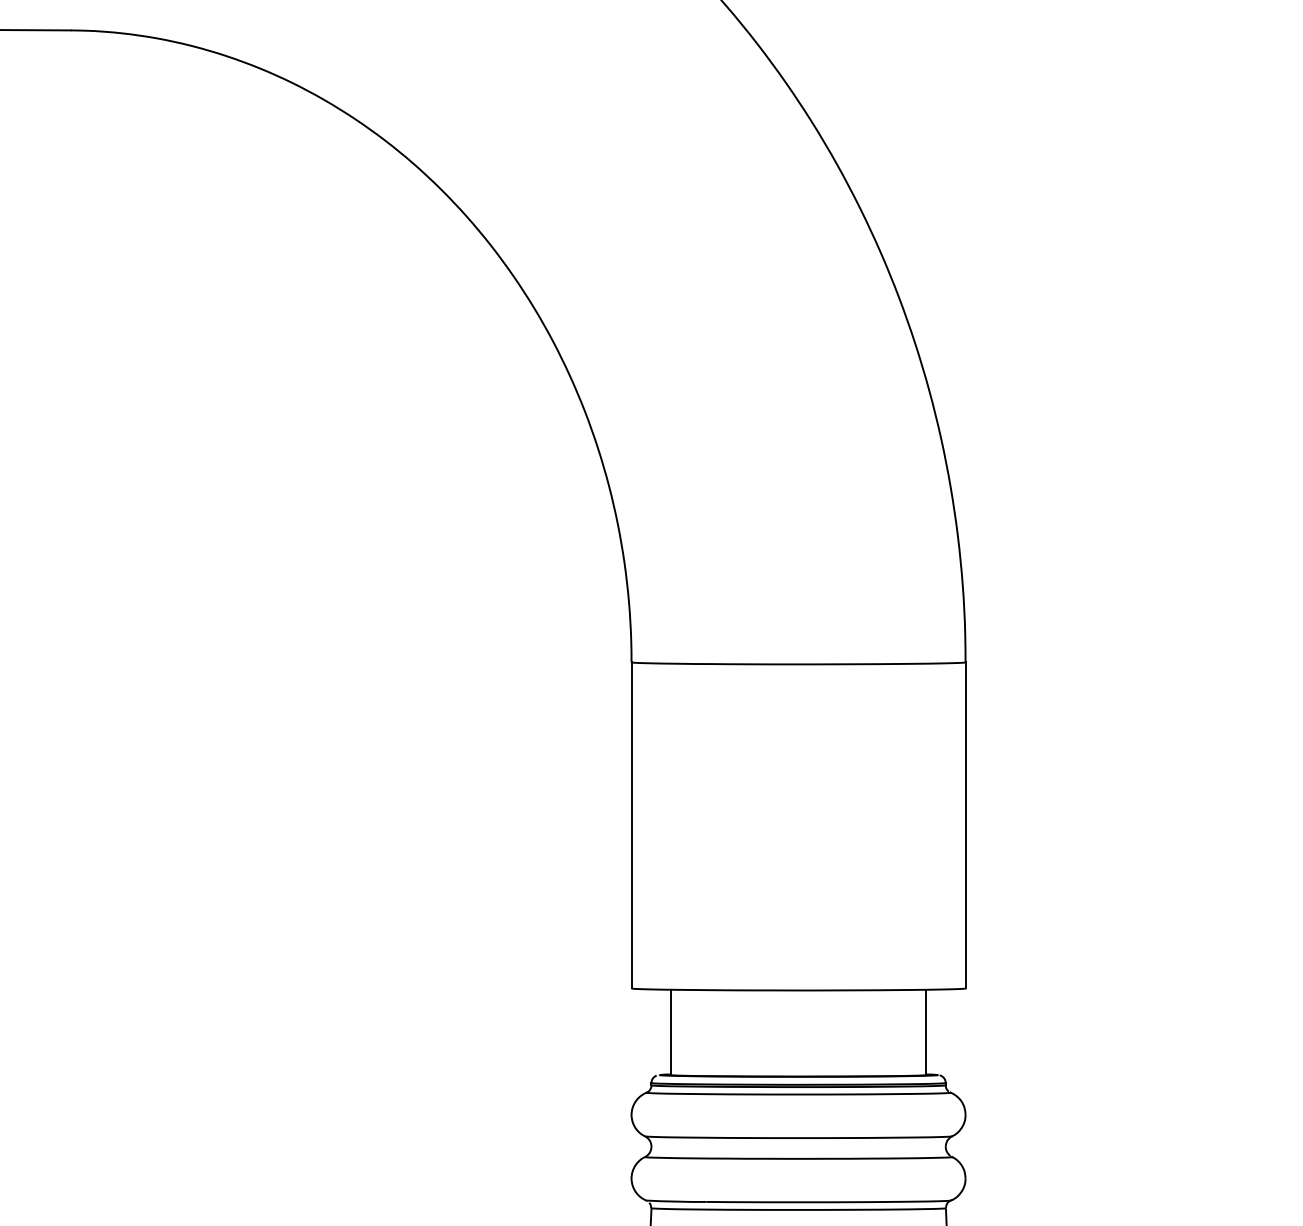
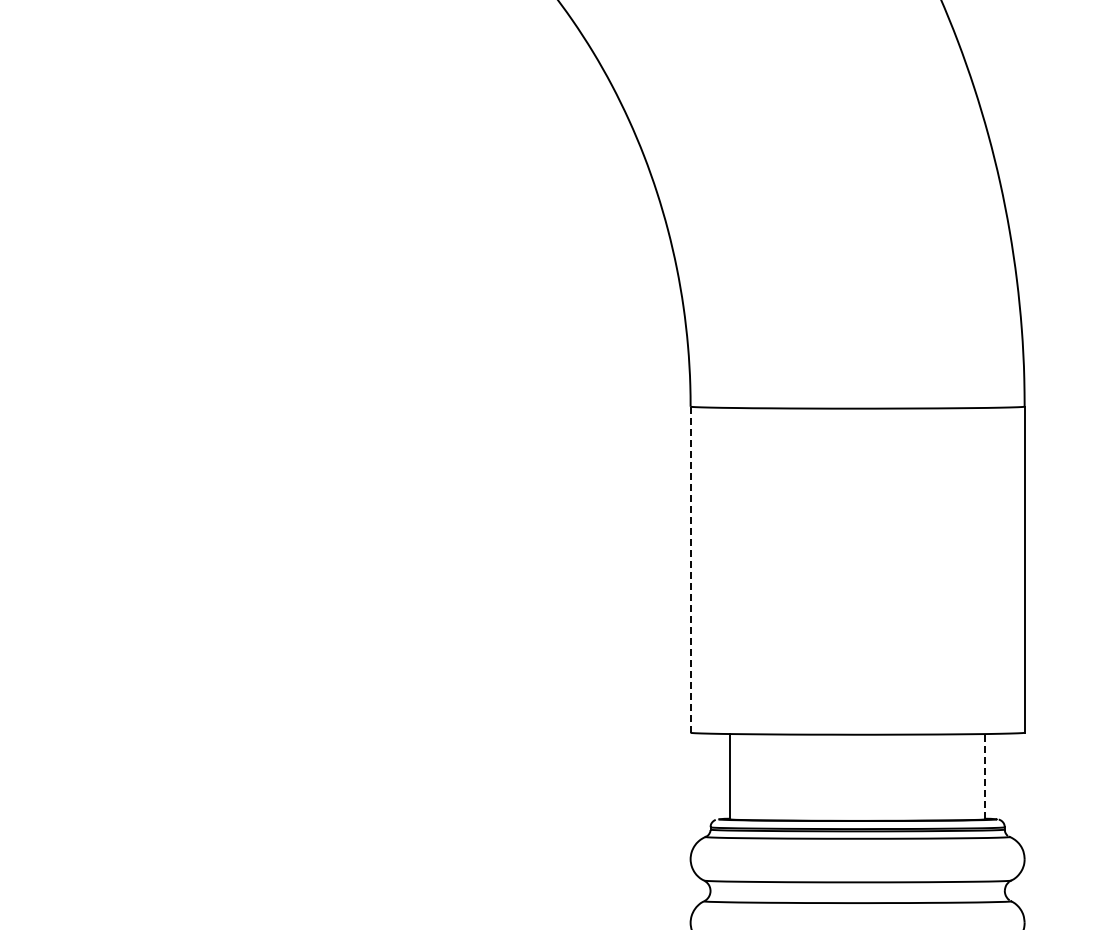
line: (631, 825) -> (690, 569), solid -> dashed
line: (925, 1032) -> (984, 776), solid -> dashed

